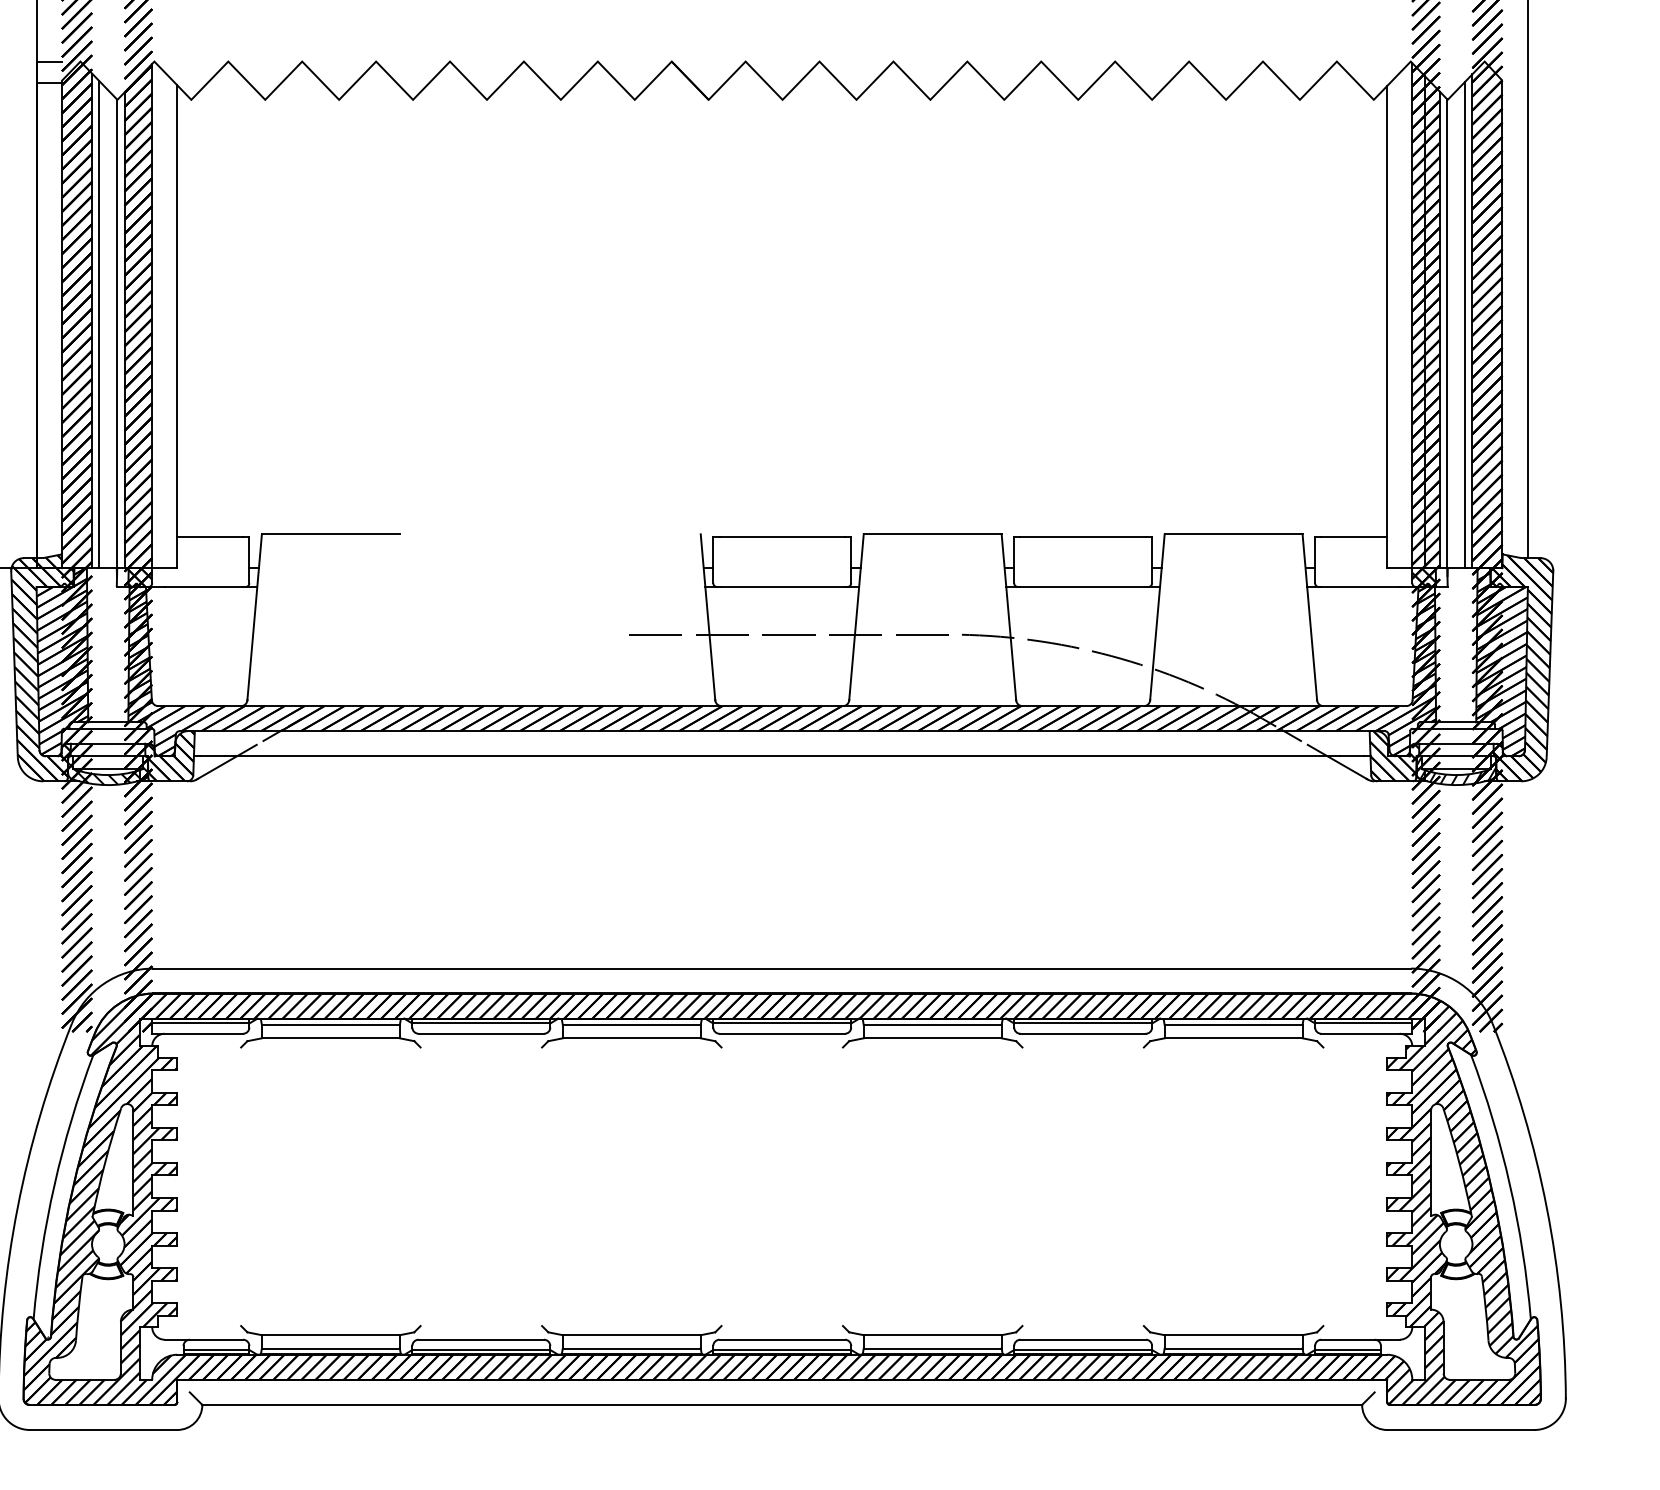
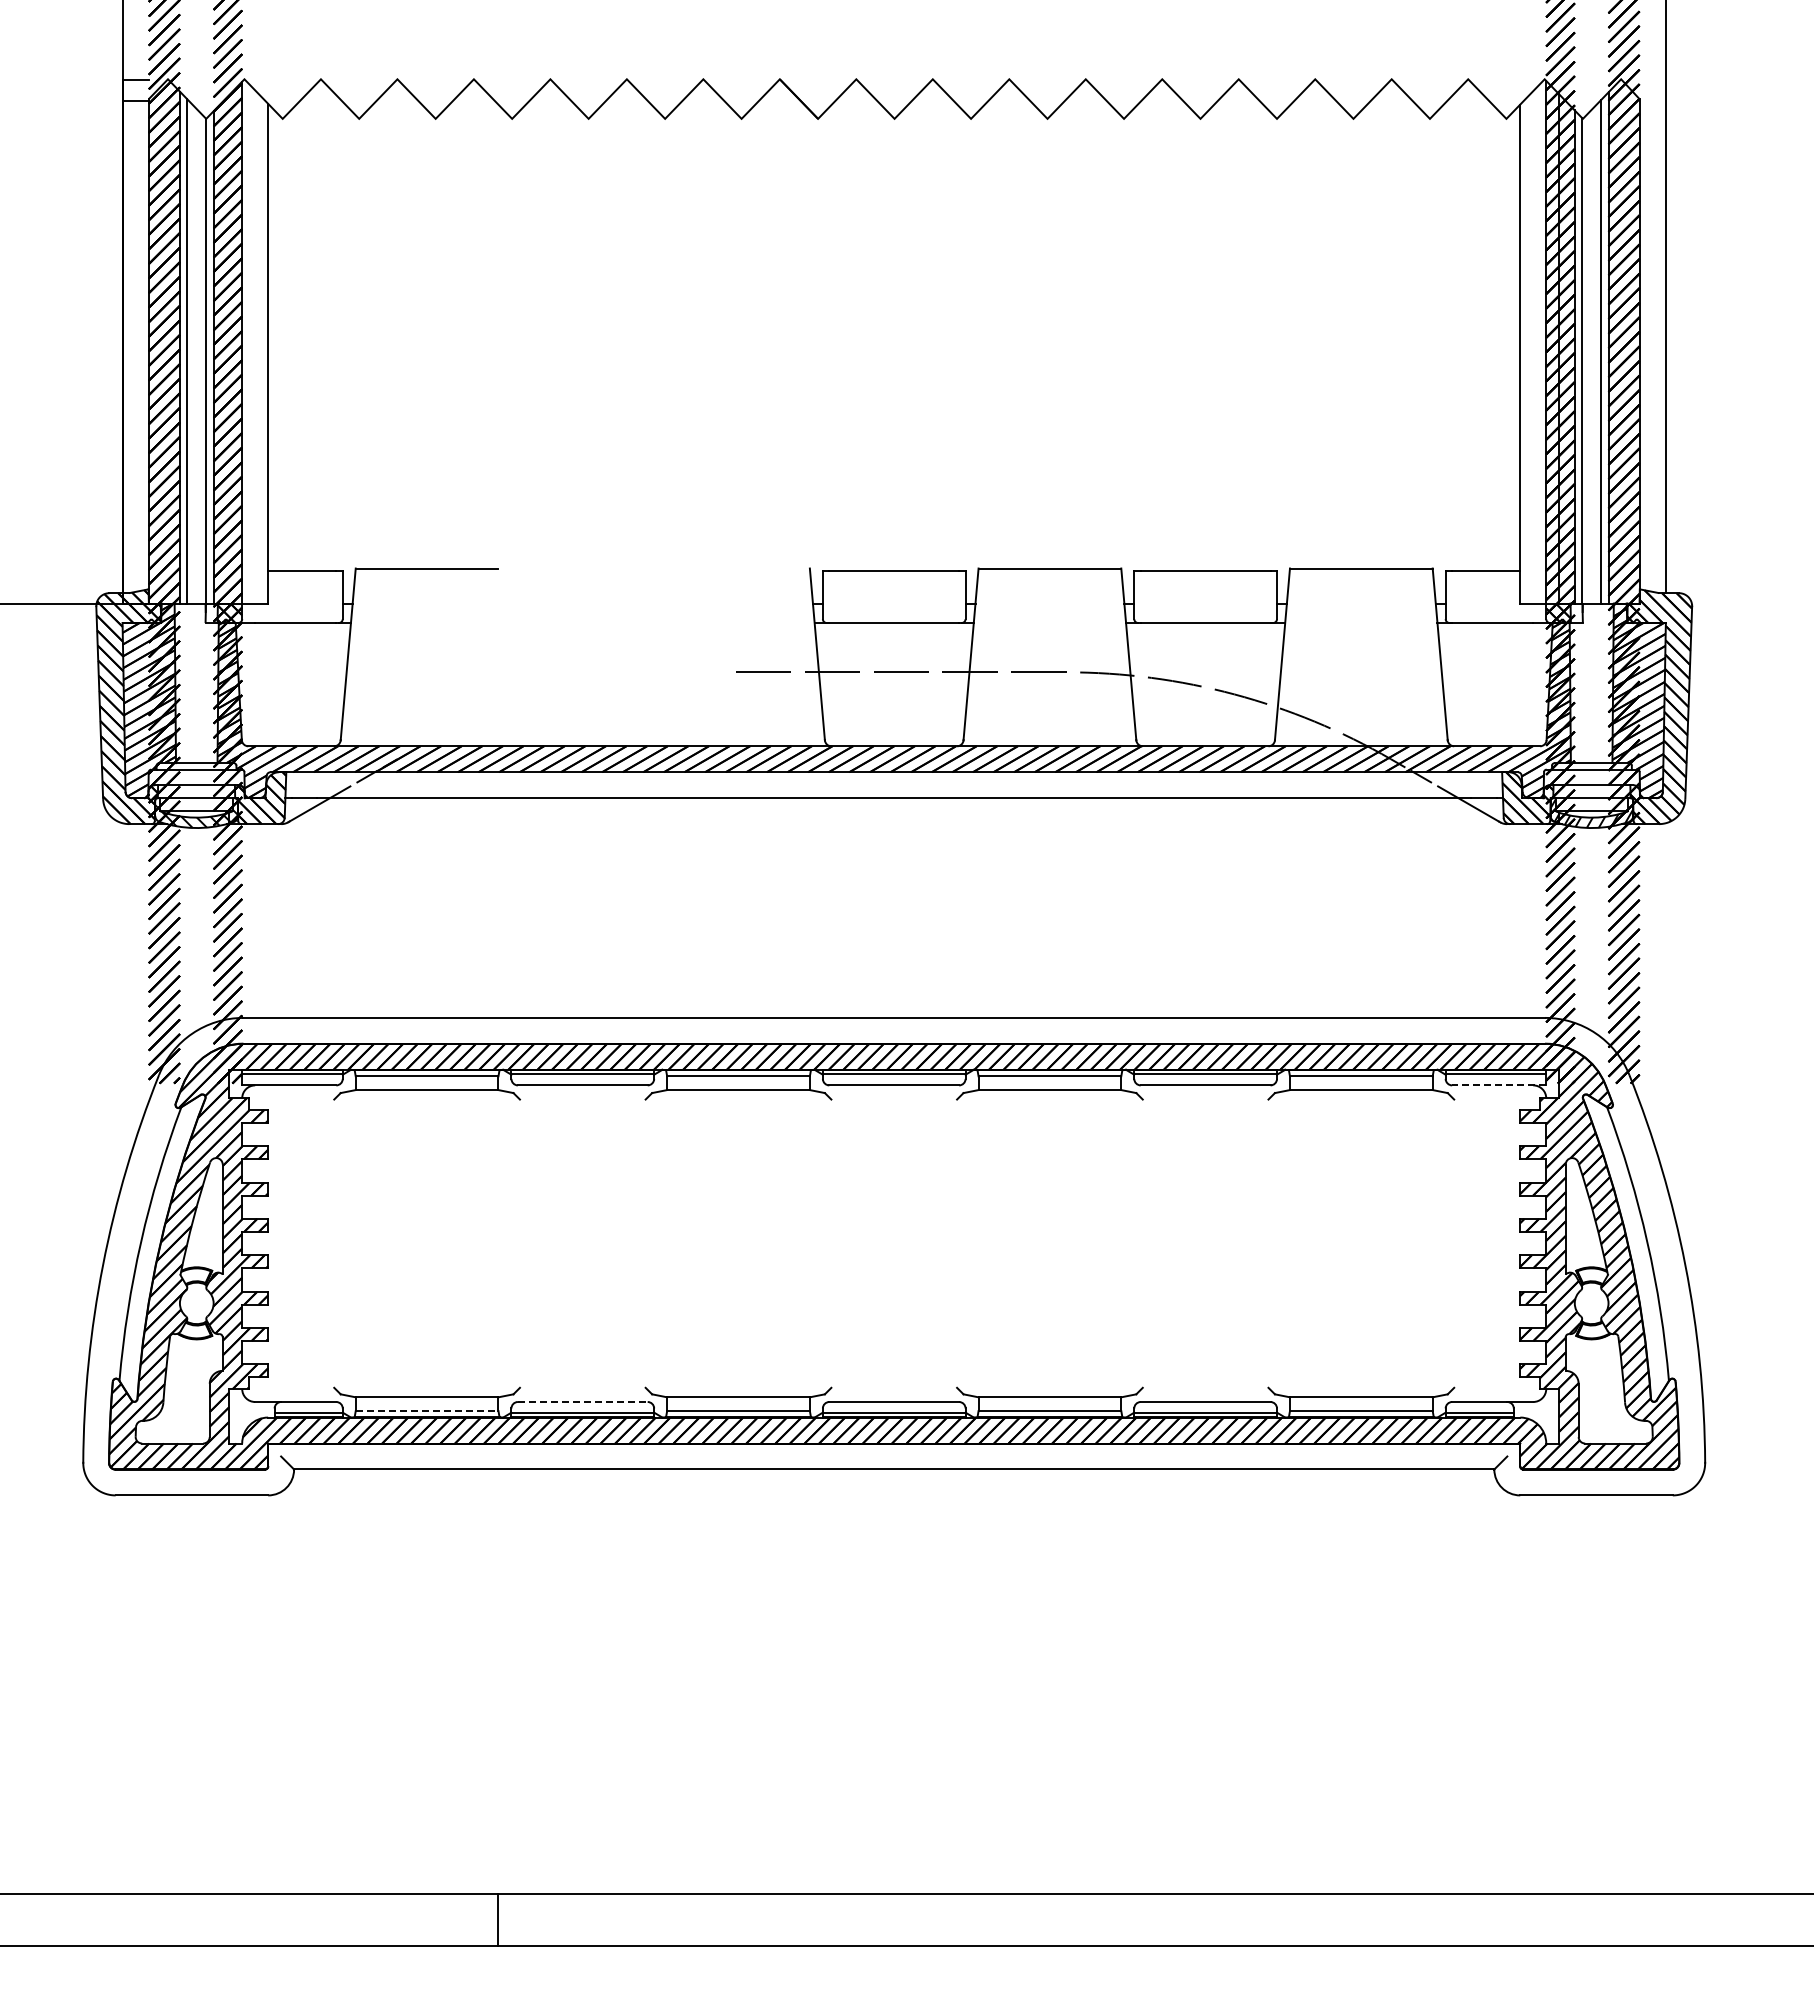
line: (1366, 1033) -> (1498, 1085), solid -> dashed
line: (481, 1340) -> (582, 1402), solid -> dashed
line: (331, 1348) -> (427, 1411), solid -> dashed

